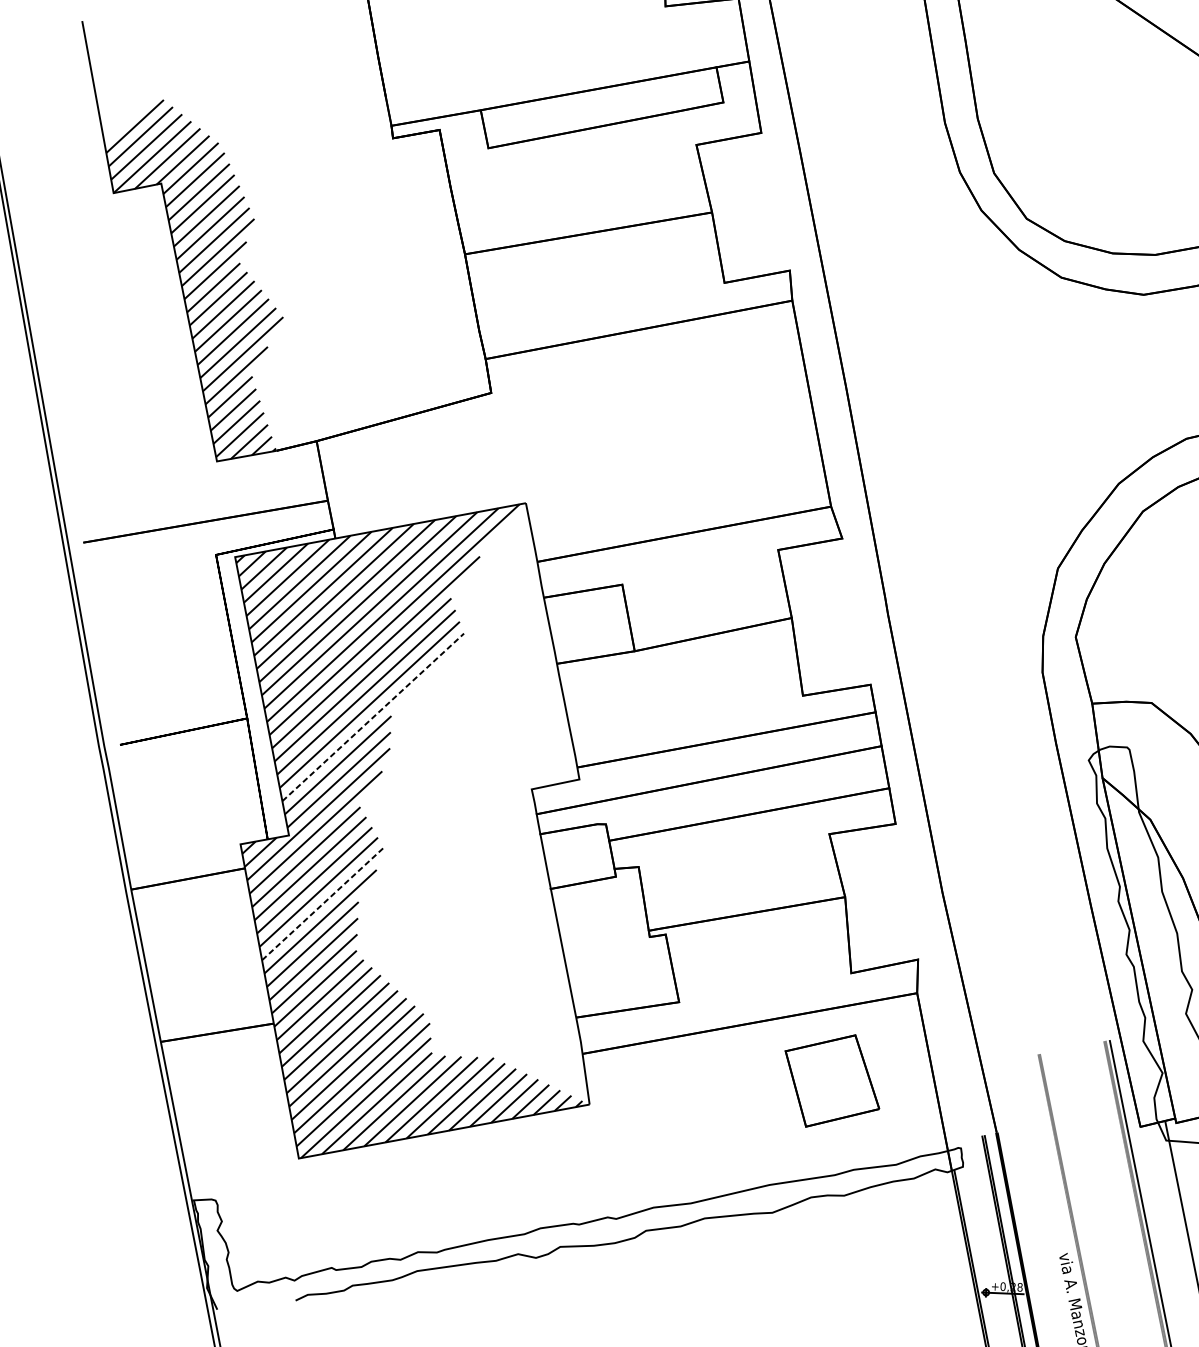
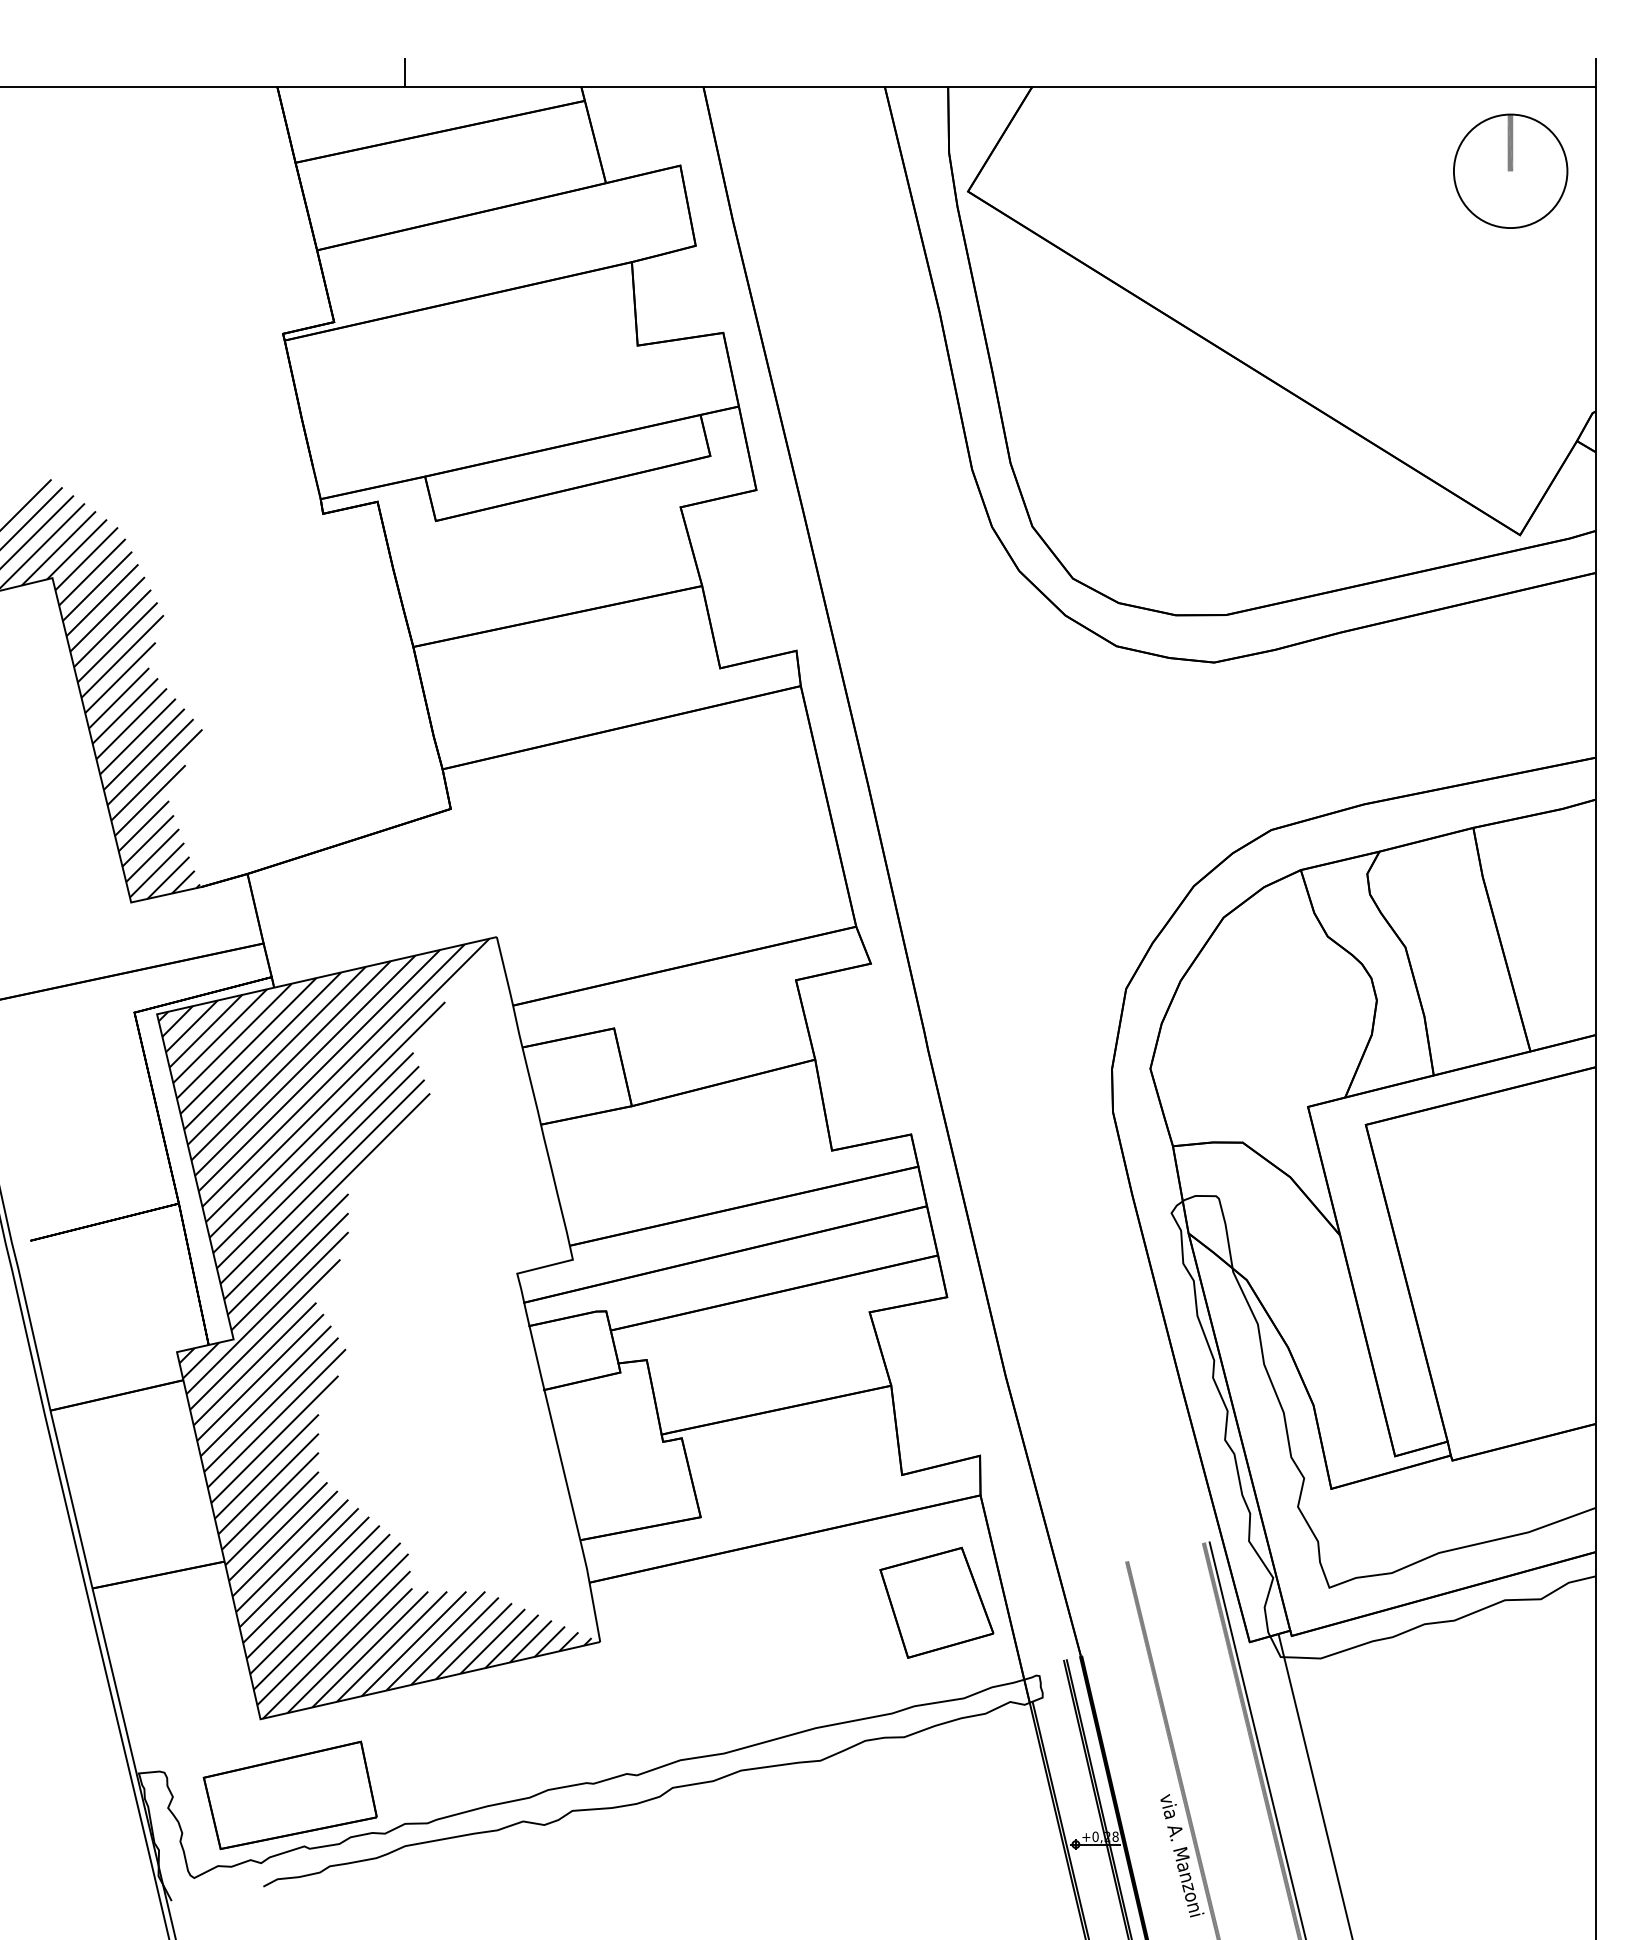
line: (373, 717) -> (327, 1196), dashed -> solid
line: (322, 904) -> (276, 1418), dashed -> solid
part: (832, 1080) -> (936, 1602), moved
part: (320, 1224) -> (289, 1795), added

